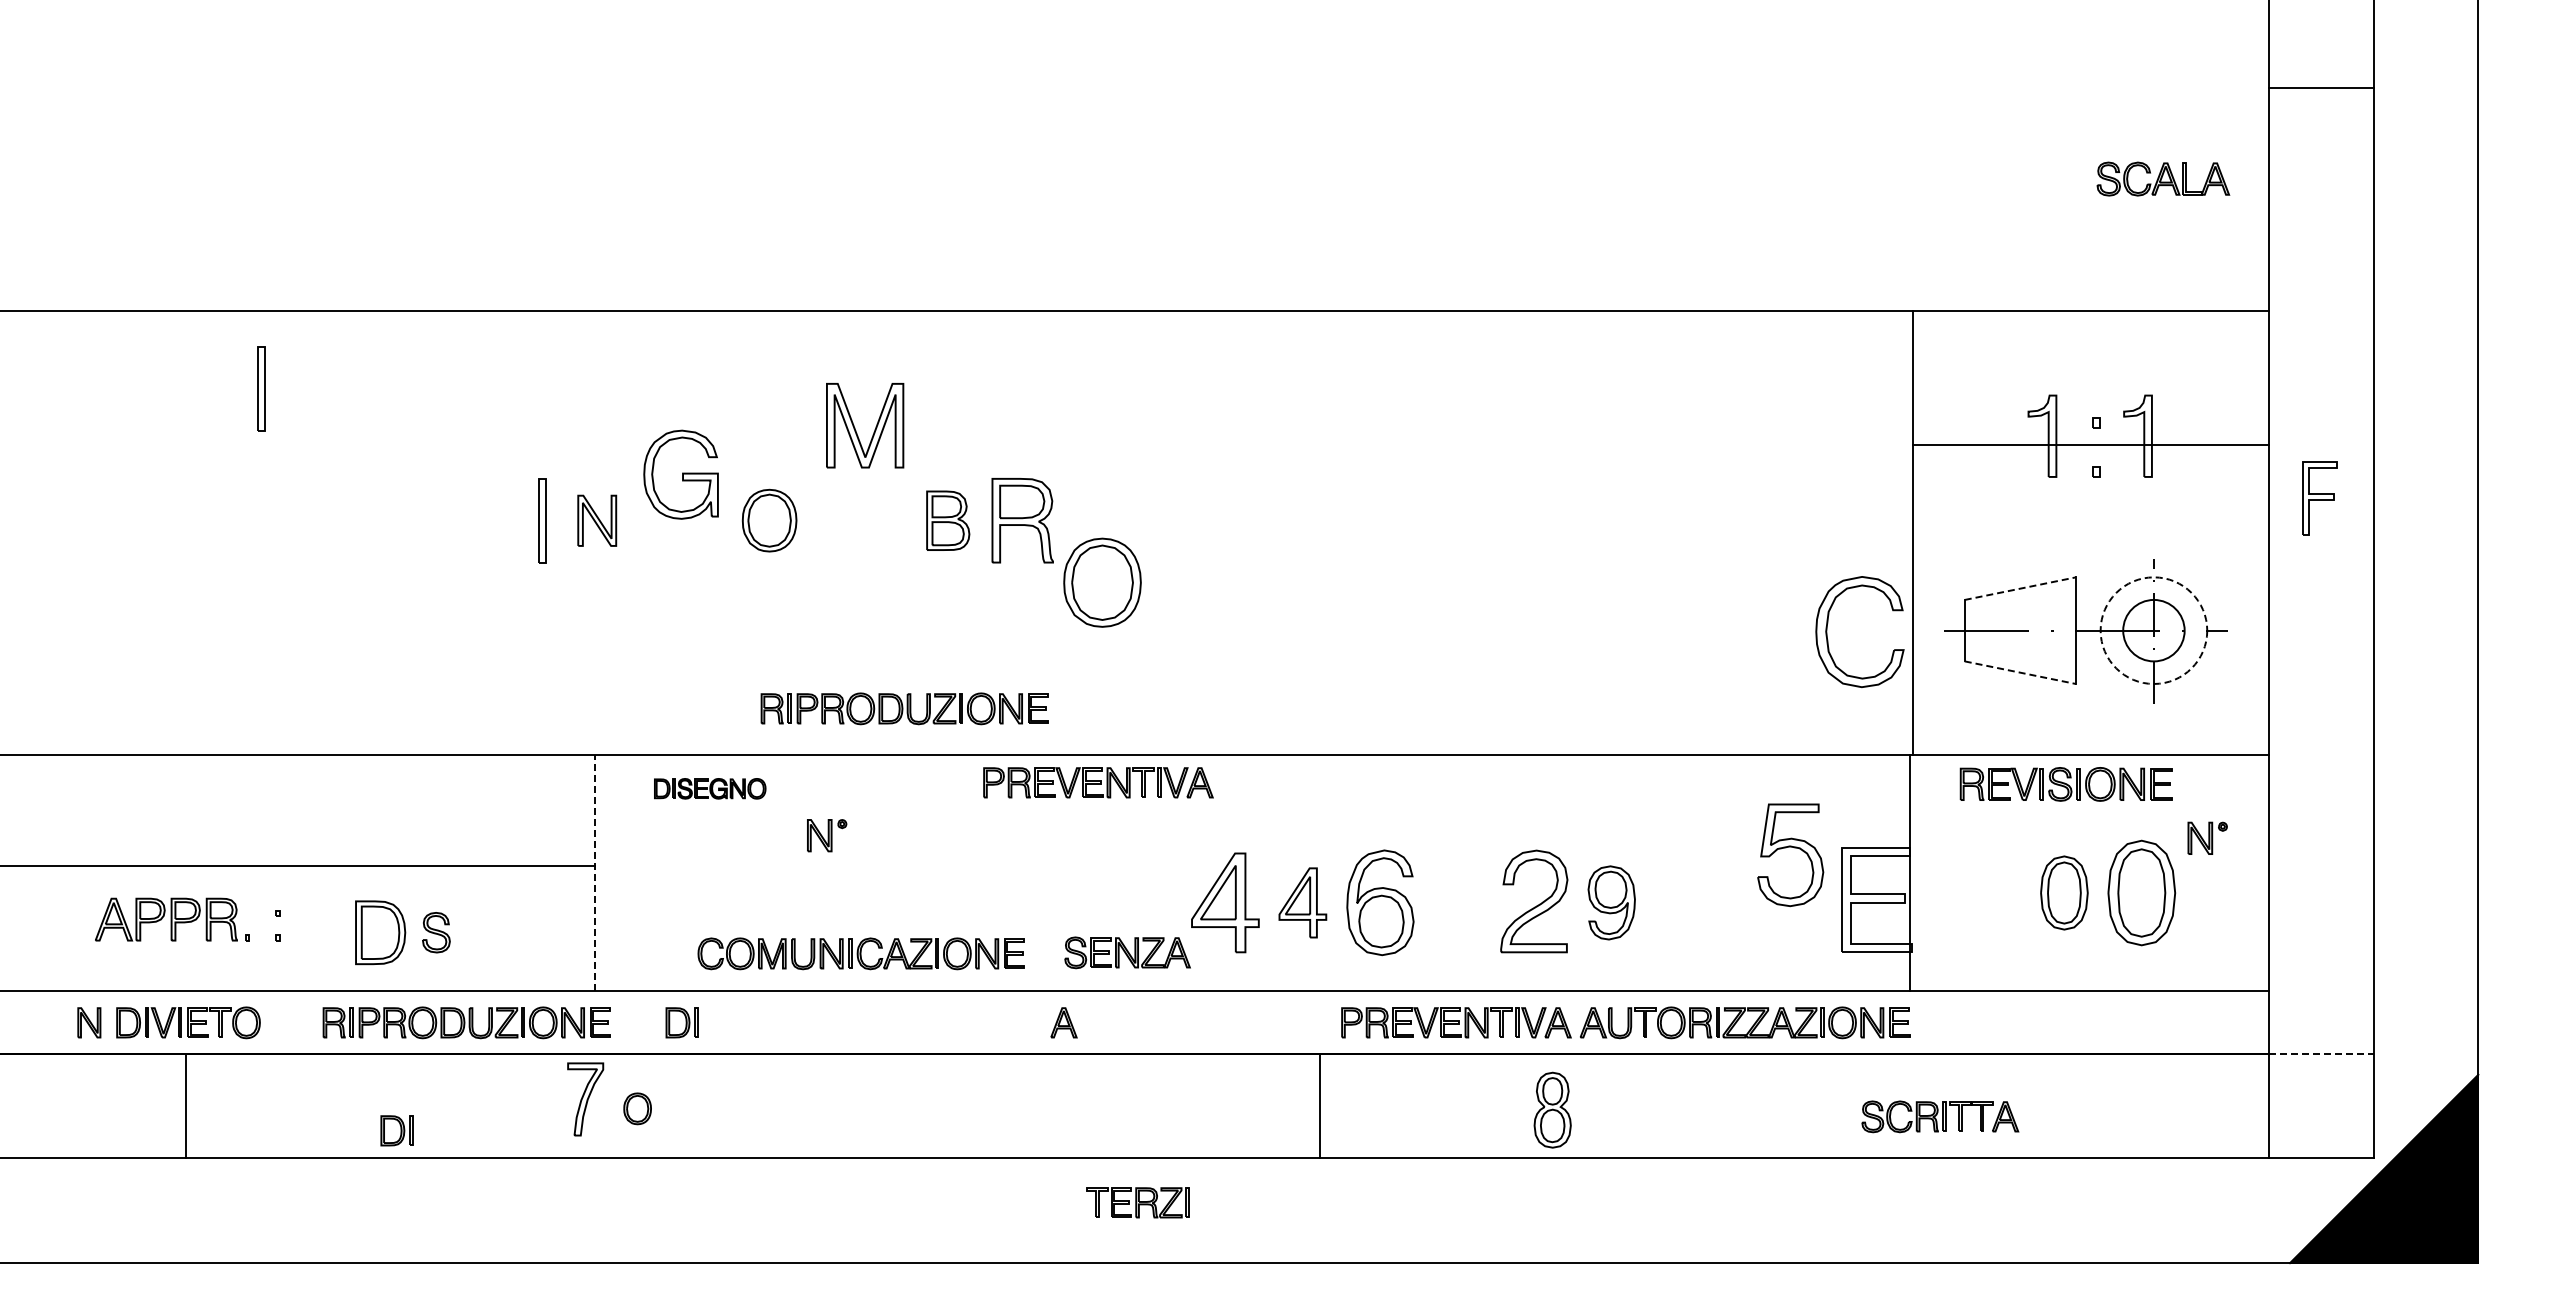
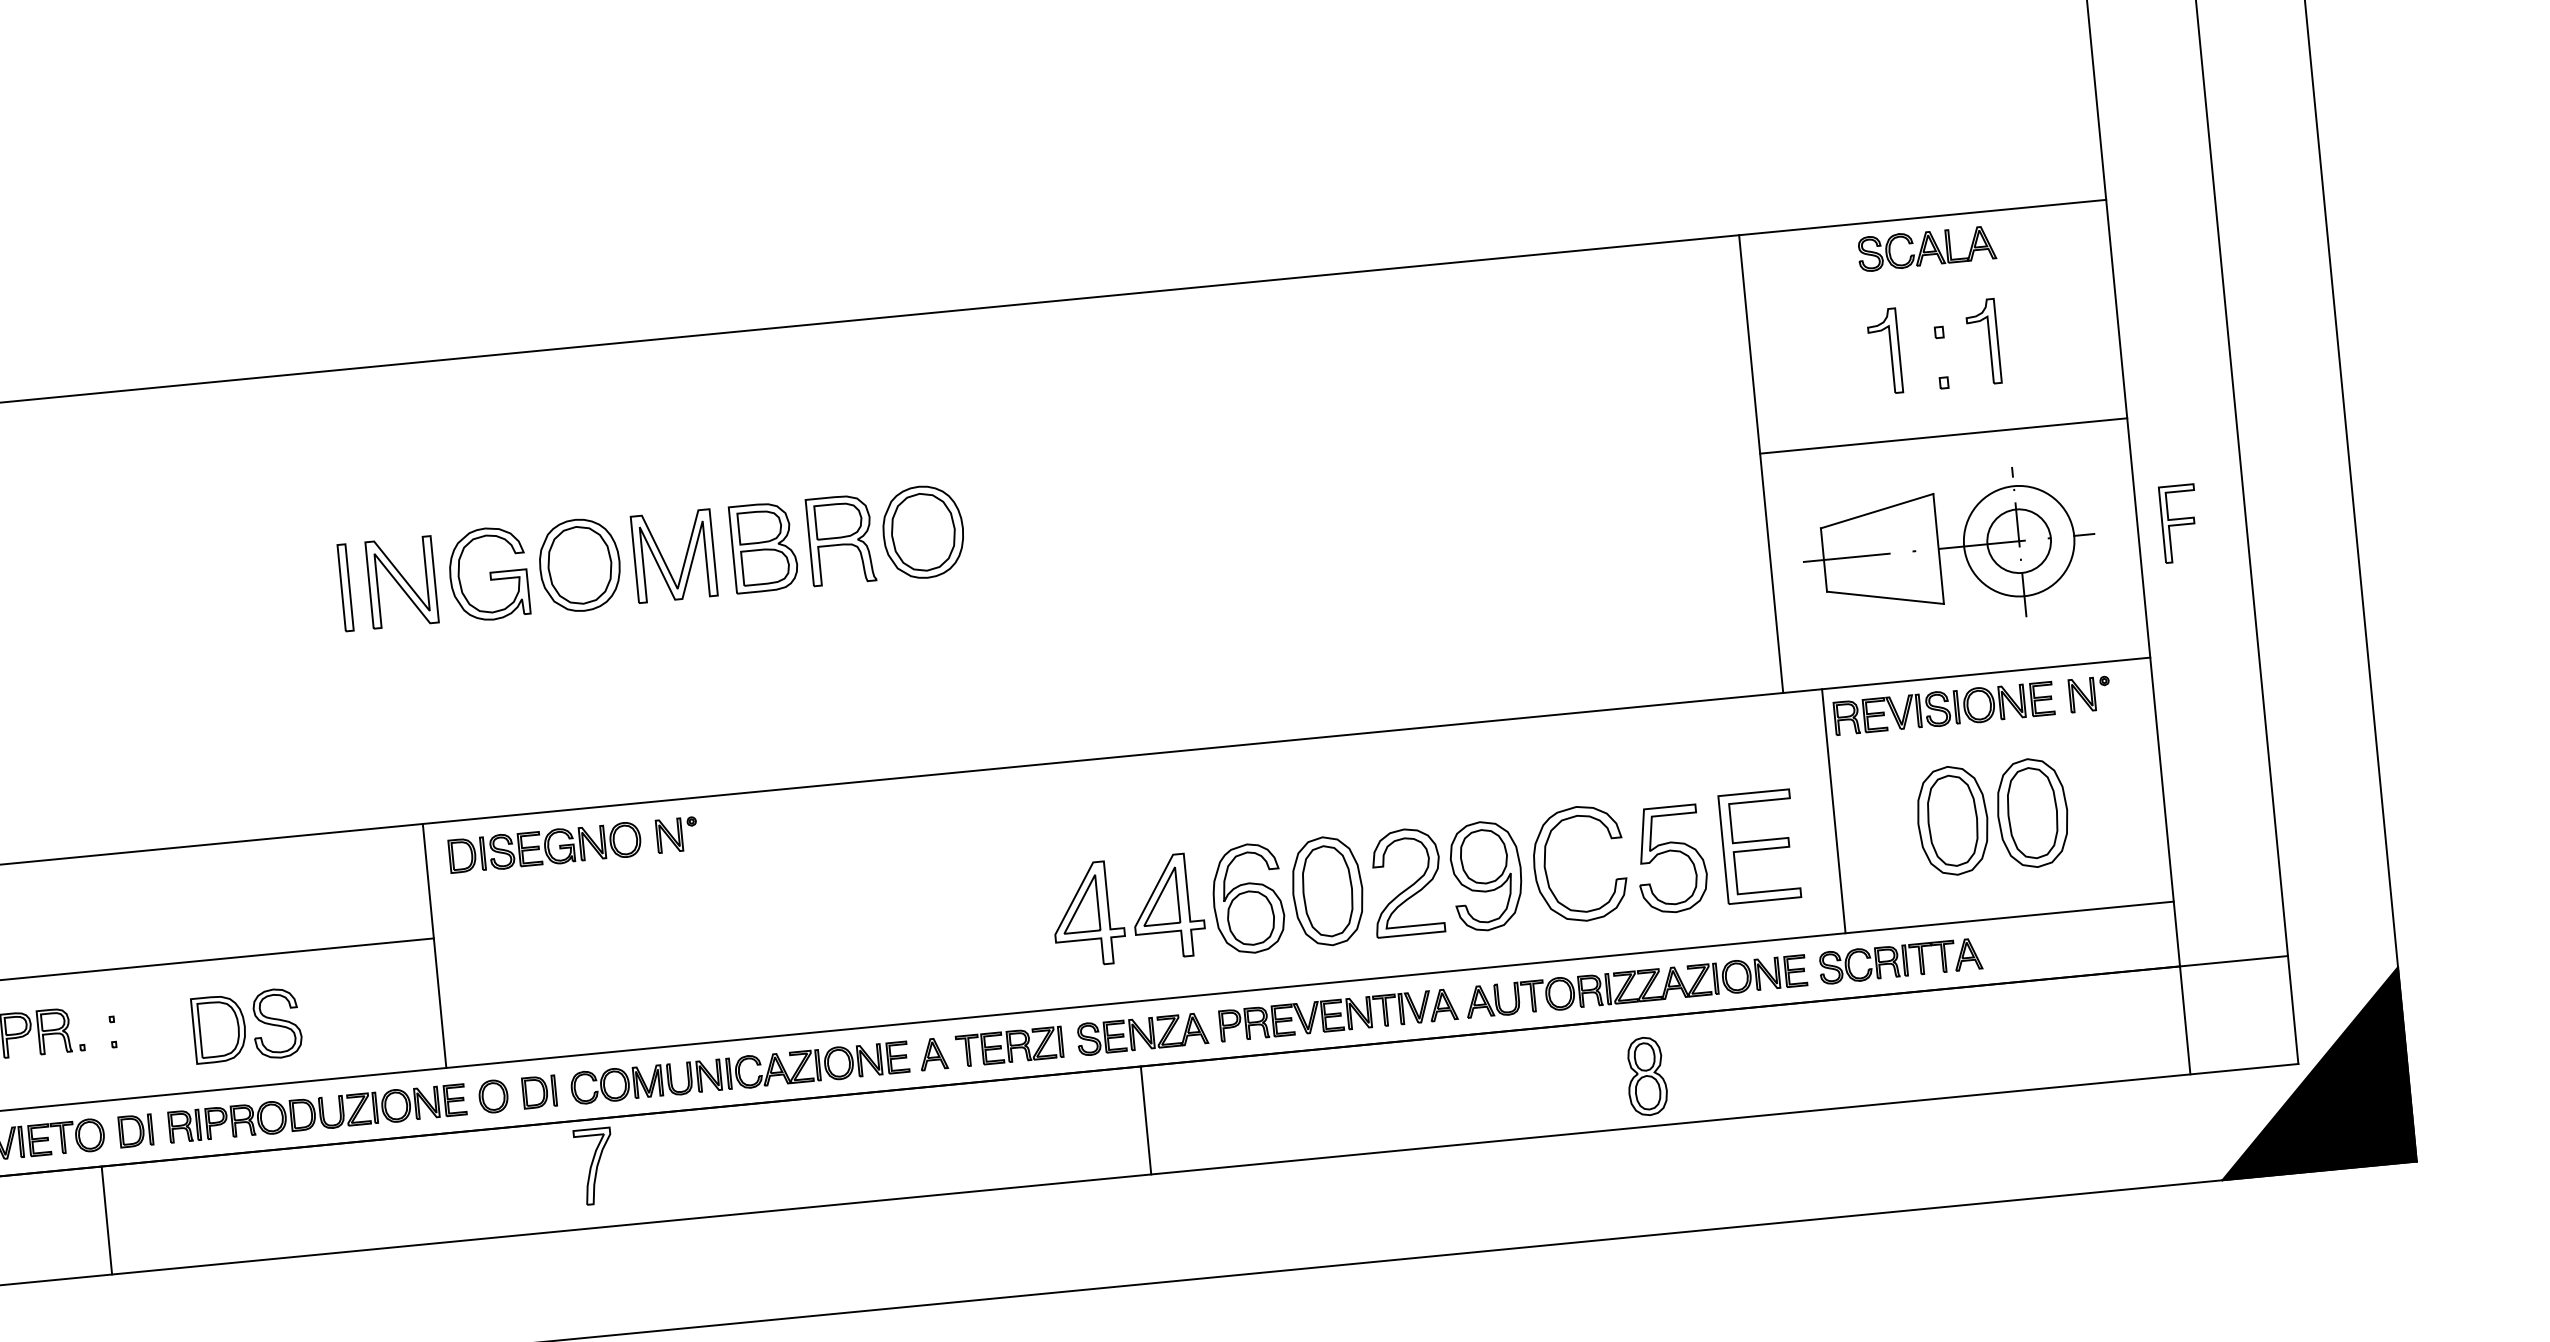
part: (2163, 178) -> (1926, 247), moved
part: (261, 388) -> (42, 479), removed
part: (874, 429) -> (684, 559), moved
line: (2091, 444) -> (1943, 435), moved
part: (680, 474) -> (487, 573), moved
part: (2319, 498) -> (2179, 523), moved
part: (596, 520) -> (401, 582), size x1.67
part: (769, 520) -> (579, 565), size x1.43
part: (948, 520) -> (764, 547), size x1.43
part: (1102, 582) -> (923, 532), moved
line: (2020, 588) -> (1877, 510), dashed -> solid
circle: (2153, 630) -> (2018, 541), dashed -> solid
part: (1828, 639) -> (1547, 874), moved
line: (2020, 672) -> (1885, 597), dashed -> solid
part: (904, 708) -> (737, 745), removed
part: (1098, 782) -> (945, 802), removed
part: (710, 788) -> (545, 847), size x1.67
part: (827, 835) -> (677, 834), moved
part: (2207, 837) -> (2089, 693), moved
part: (1790, 847) -> (1670, 851), moved
line: (594, 872) -> (434, 945), dashed -> solid
line: (1909, 872) -> (1833, 810), moved
part: (2064, 892) -> (1952, 820), size x1.43
part: (1302, 902) -> (1167, 906), size x1.43
part: (1457, 902) -> (1327, 890), added
part: (1611, 902) -> (1486, 875), size x1.43
part: (436, 932) -> (277, 1023), size x1.67
part: (1127, 952) -> (1142, 1033), moved
part: (860, 953) -> (738, 1072), moved
line: (2321, 1053) -> (2234, 960), dashed -> solid
part: (585, 1099) -> (594, 1166), moved
line: (185, 1105) -> (106, 1219), moved
line: (1319, 1105) -> (1145, 1119), moved
part: (637, 1108) -> (493, 1096), moved
part: (1552, 1109) -> (1646, 1075), moved
part: (1940, 1116) -> (1900, 960), moved
part: (396, 1130) -> (135, 1130), moved
part: (1137, 1202) -> (1009, 1046), moved

